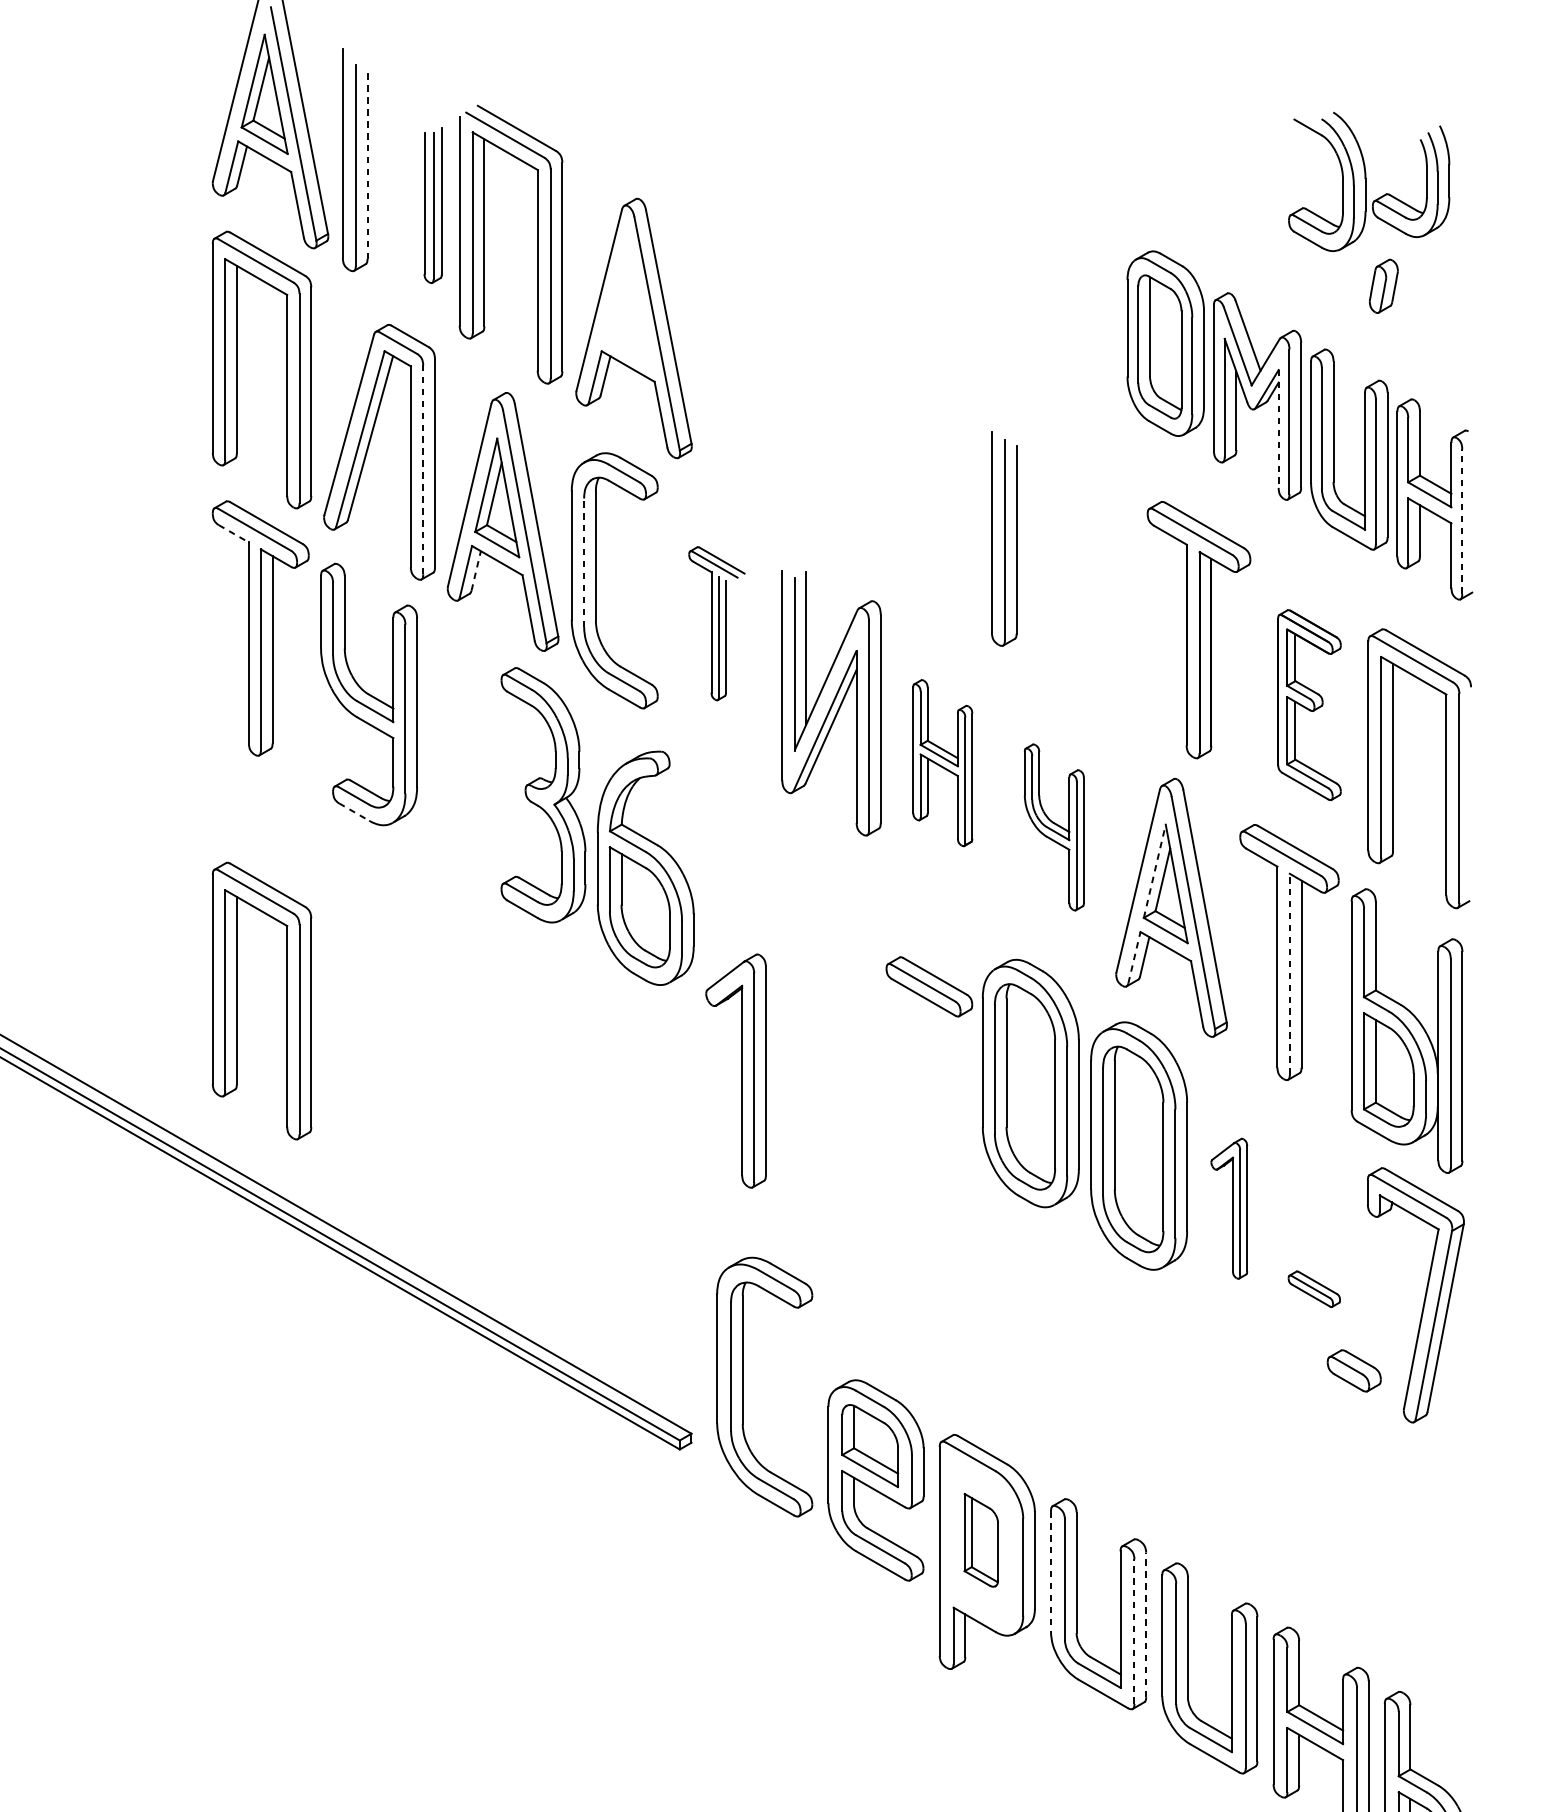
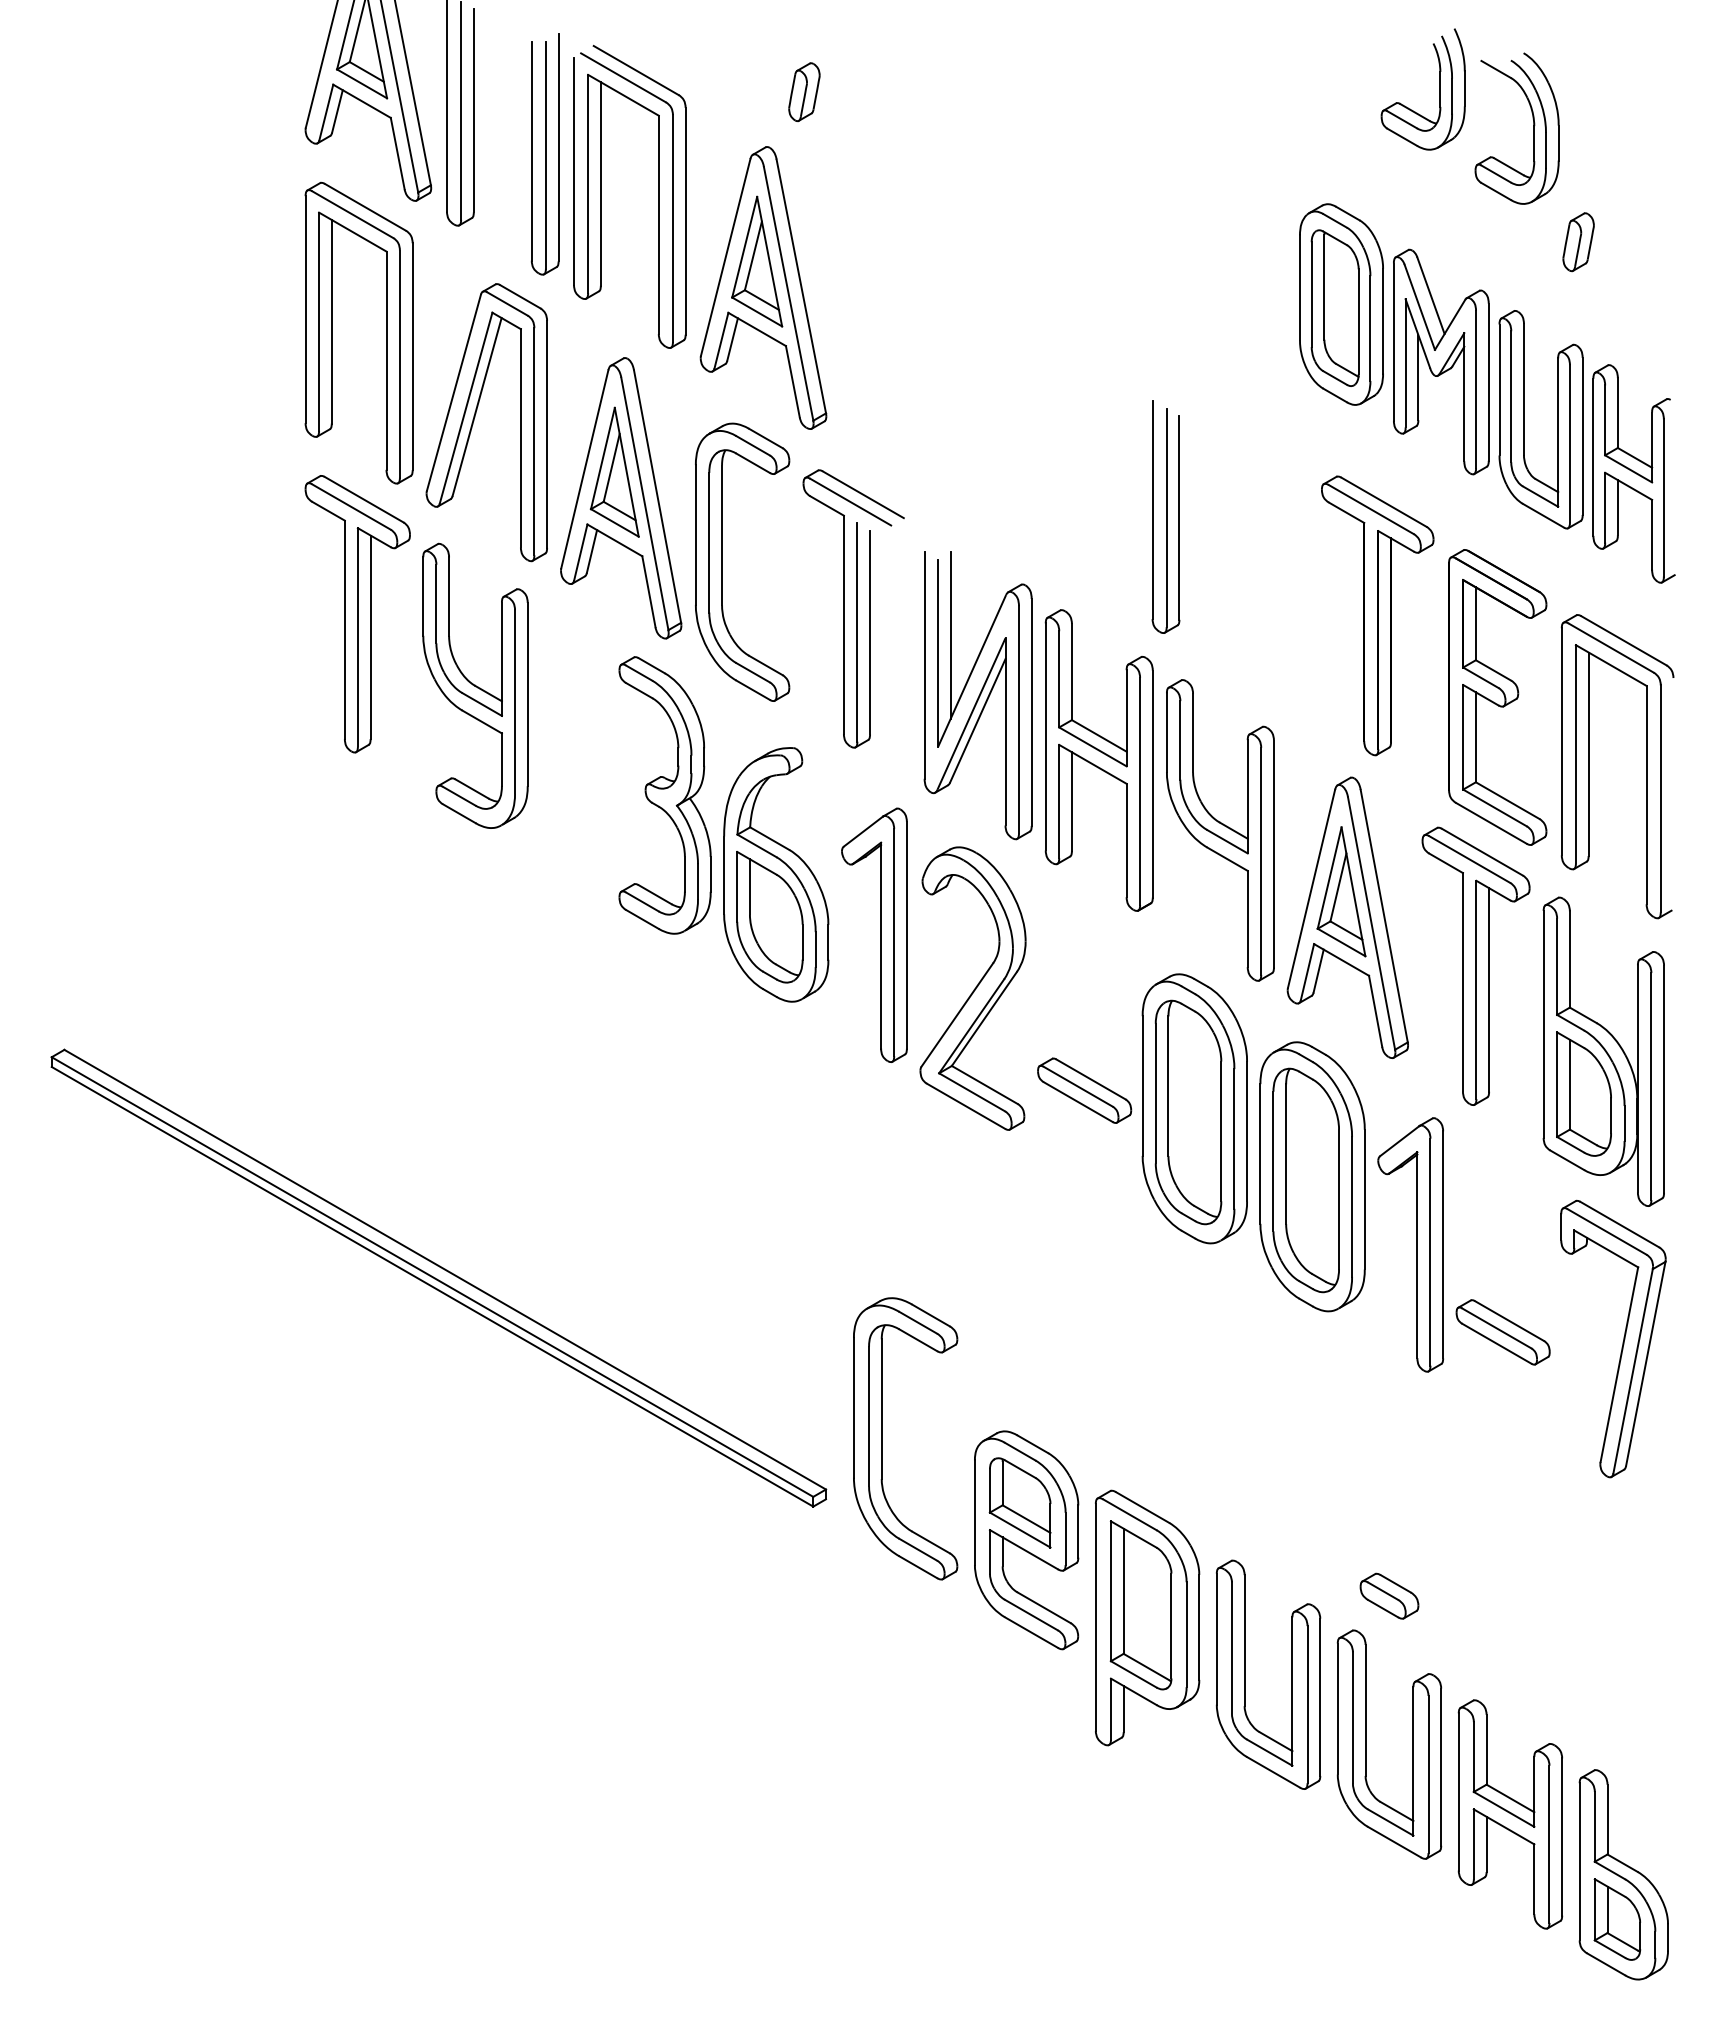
part: (671, 147) -> (804, 91), added
line: (367, 165) -> (473, 110), dashed -> solid
part: (1426, 181) -> (1439, 89), moved
part: (432, 205) -> (544, 154), size x1.43
part: (628, 304) -> (757, 261), added
line: (1278, 429) -> (1464, 397), dashed -> solid
line: (423, 469) -> (534, 441), dashed -> solid
line: (1461, 521) -> (1663, 497), dashed -> solid
line: (233, 534) -> (328, 511), dashed -> solid
line: (584, 562) -> (709, 542), dashed -> solid
line: (476, 570) -> (592, 551), dashed -> solid
part: (716, 623) -> (853, 608), size x1.67
part: (1309, 705) -> (1497, 697), size x1.43
part: (942, 763) -> (1098, 760), size x1.67
line: (354, 811) -> (459, 813), dashed -> solid
part: (1054, 827) -> (1220, 830), size x1.67
line: (1154, 870) -> (1329, 877), dashed -> solid
line: (1134, 957) -> (1307, 971), dashed -> solid
part: (826, 972) -> (972, 988), added
line: (1289, 973) -> (1476, 989), dashed -> solid
part: (929, 986) -> (1084, 1090), moved
part: (237, 1000) -> (332, 1018), removed
part: (736, 1070) -> (874, 934), moved
part: (1229, 1208) -> (1410, 1244), size x1.67
part: (1313, 1289) -> (1502, 1332), size x1.67
part: (1354, 1370) -> (1389, 1595), moved
part: (980, 1540) -> (1140, 1605), size x1.67
line: (1050, 1571) -> (1216, 1639), dashed -> solid
line: (1146, 1625) -> (1320, 1697), dashed -> solid
line: (1134, 1631) -> (1307, 1704), dashed -> solid

